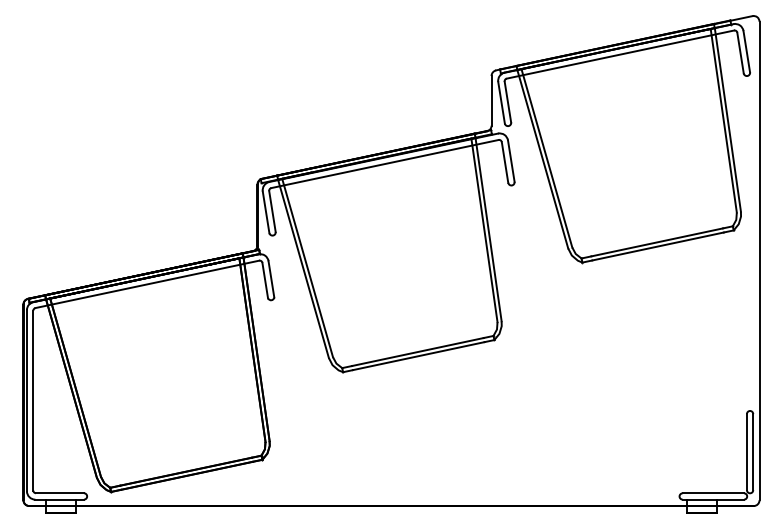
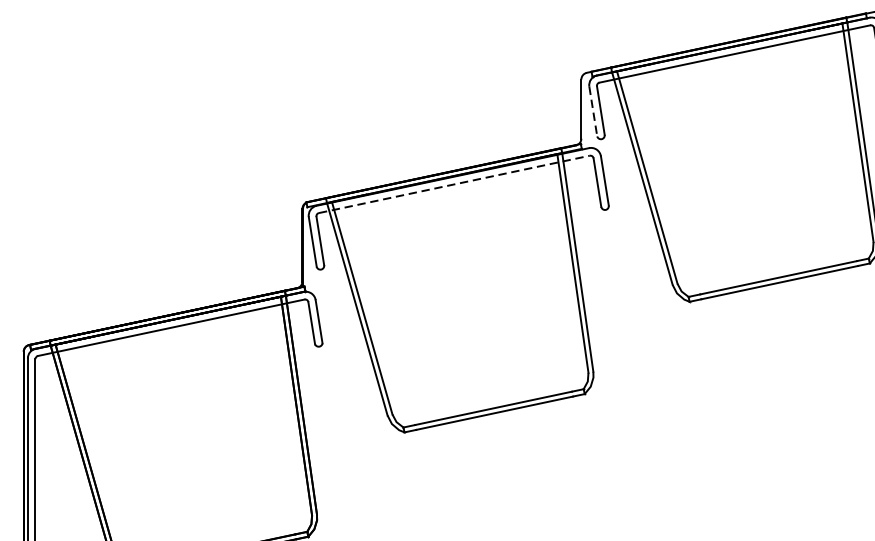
line: (501, 103) -> (593, 112), solid -> dashed
line: (385, 163) -> (455, 183), solid -> dashed

